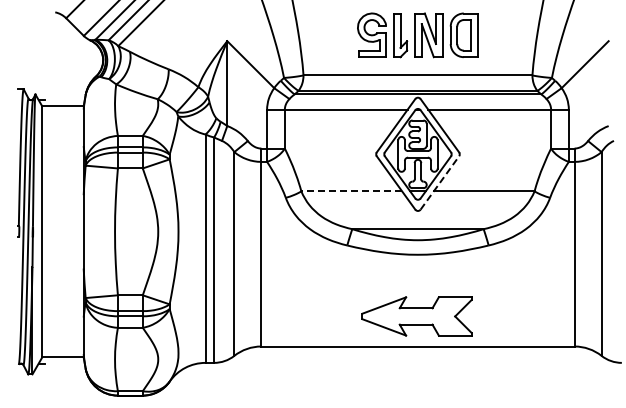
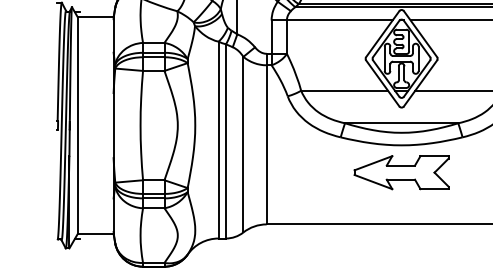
line: (439, 182) -> (420, 83), dashed -> solid
line: (351, 191) -> (344, 90), dashed -> solid
part: (416, 316) -> (401, 172), moved

